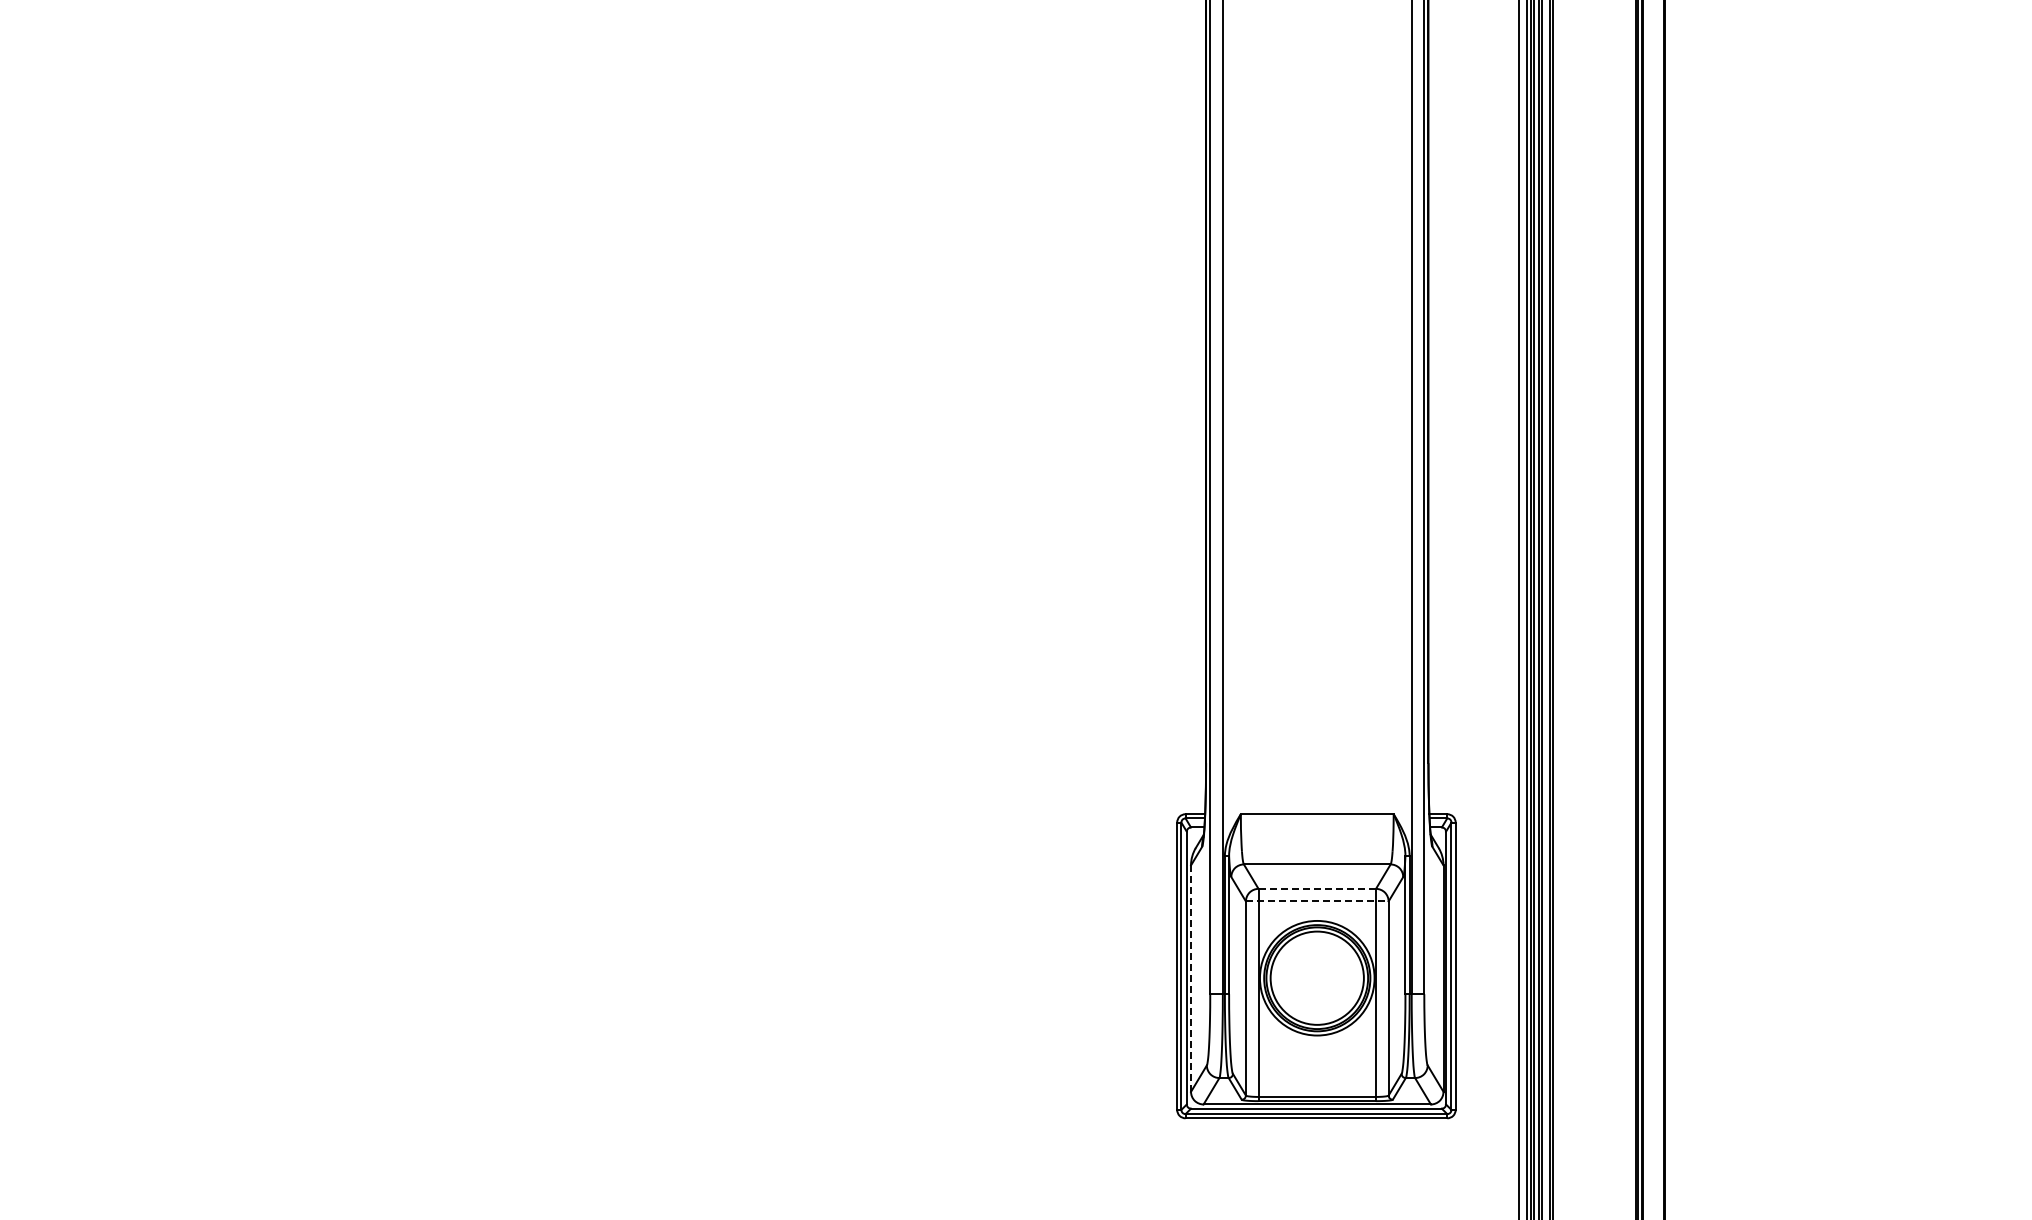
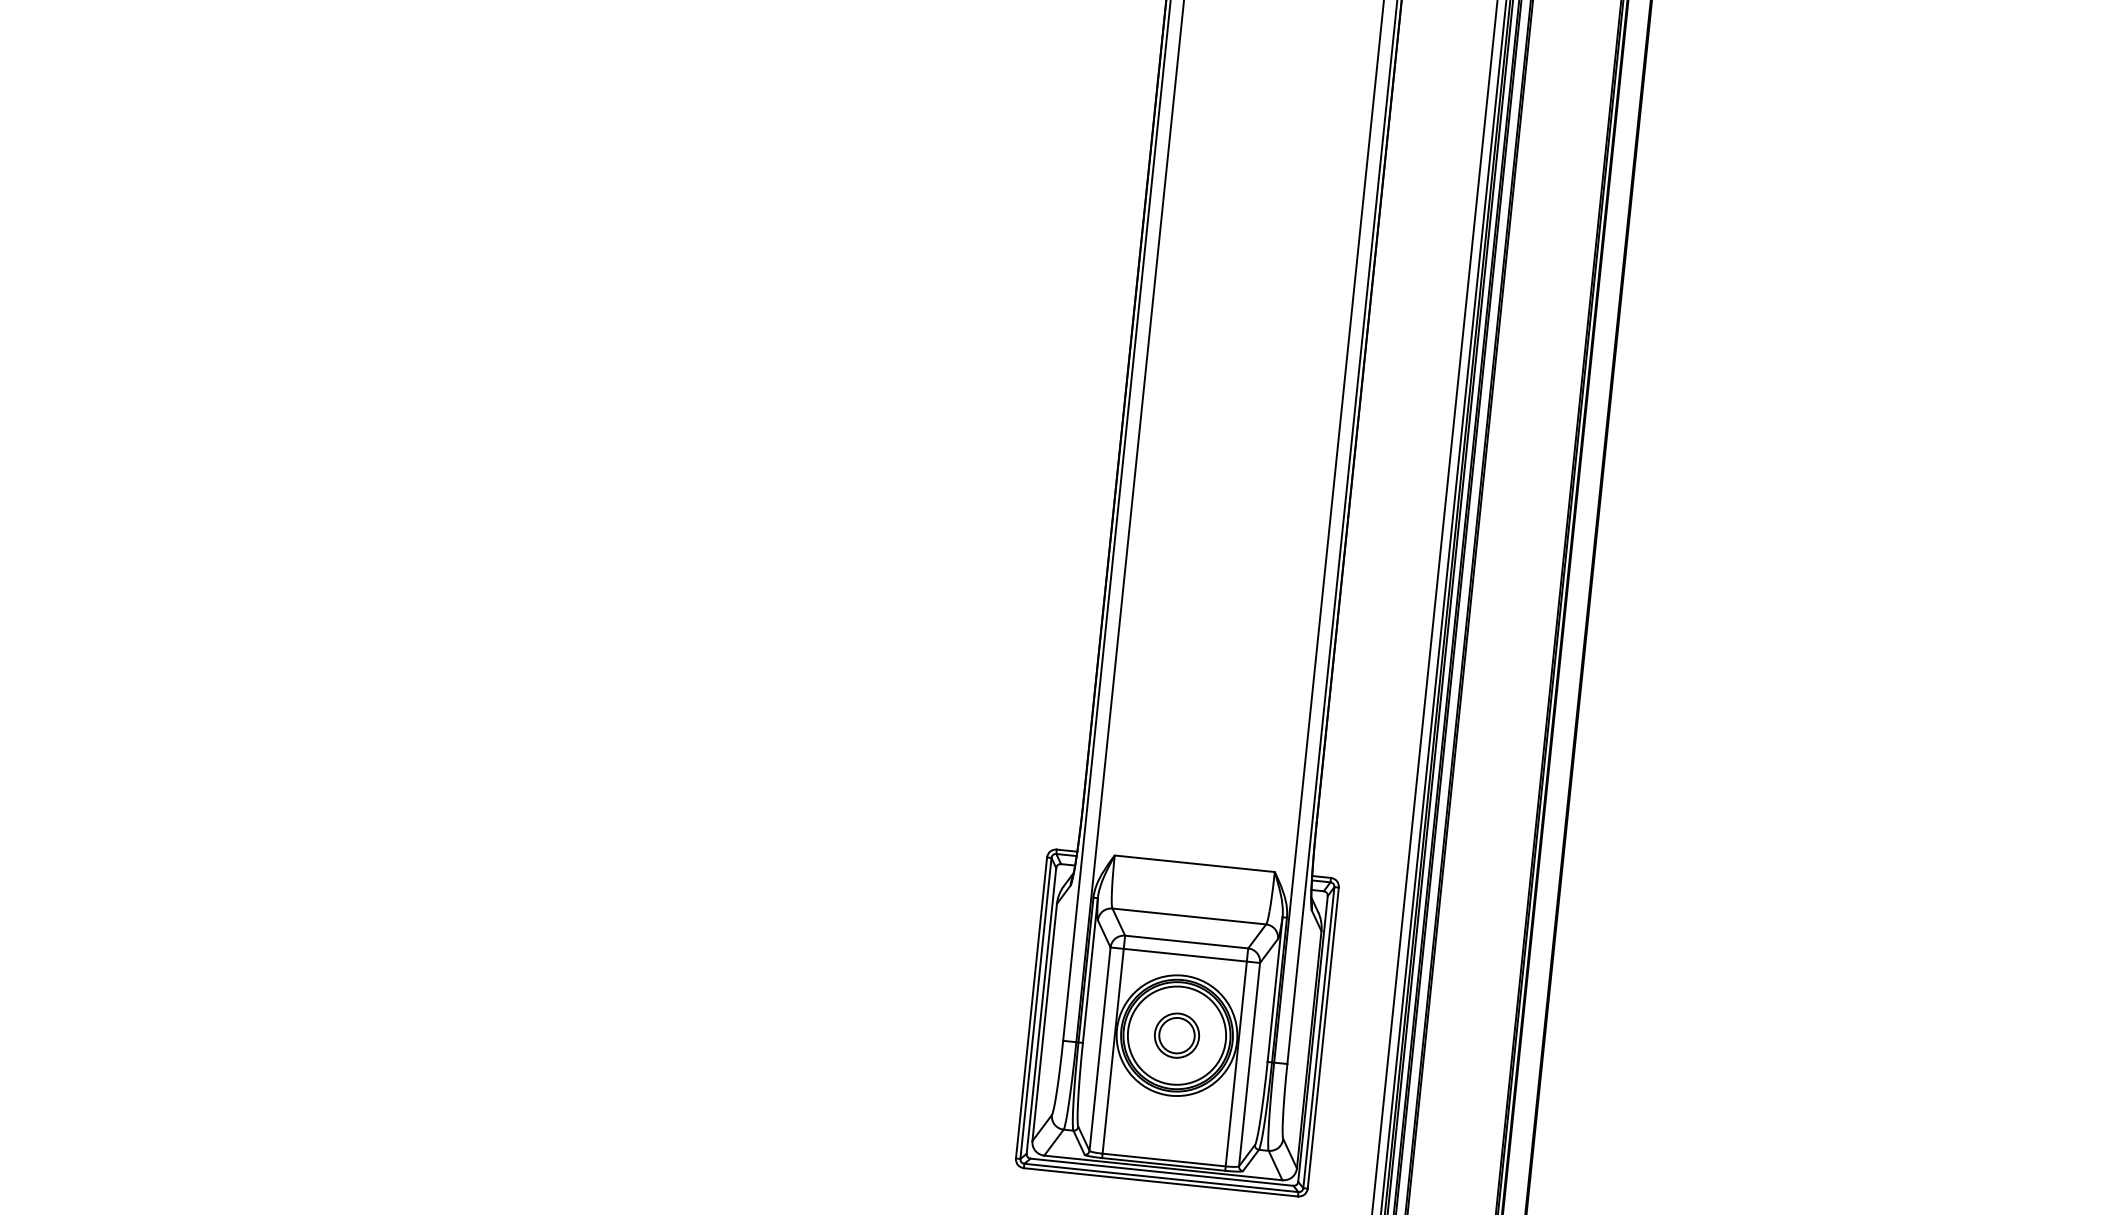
line: (1317, 888) -> (1186, 941), dashed -> solid
line: (1317, 901) -> (1185, 955), dashed -> solid
line: (1191, 978) -> (1045, 1022), dashed -> solid
part: (1317, 978) -> (1177, 1035), added

